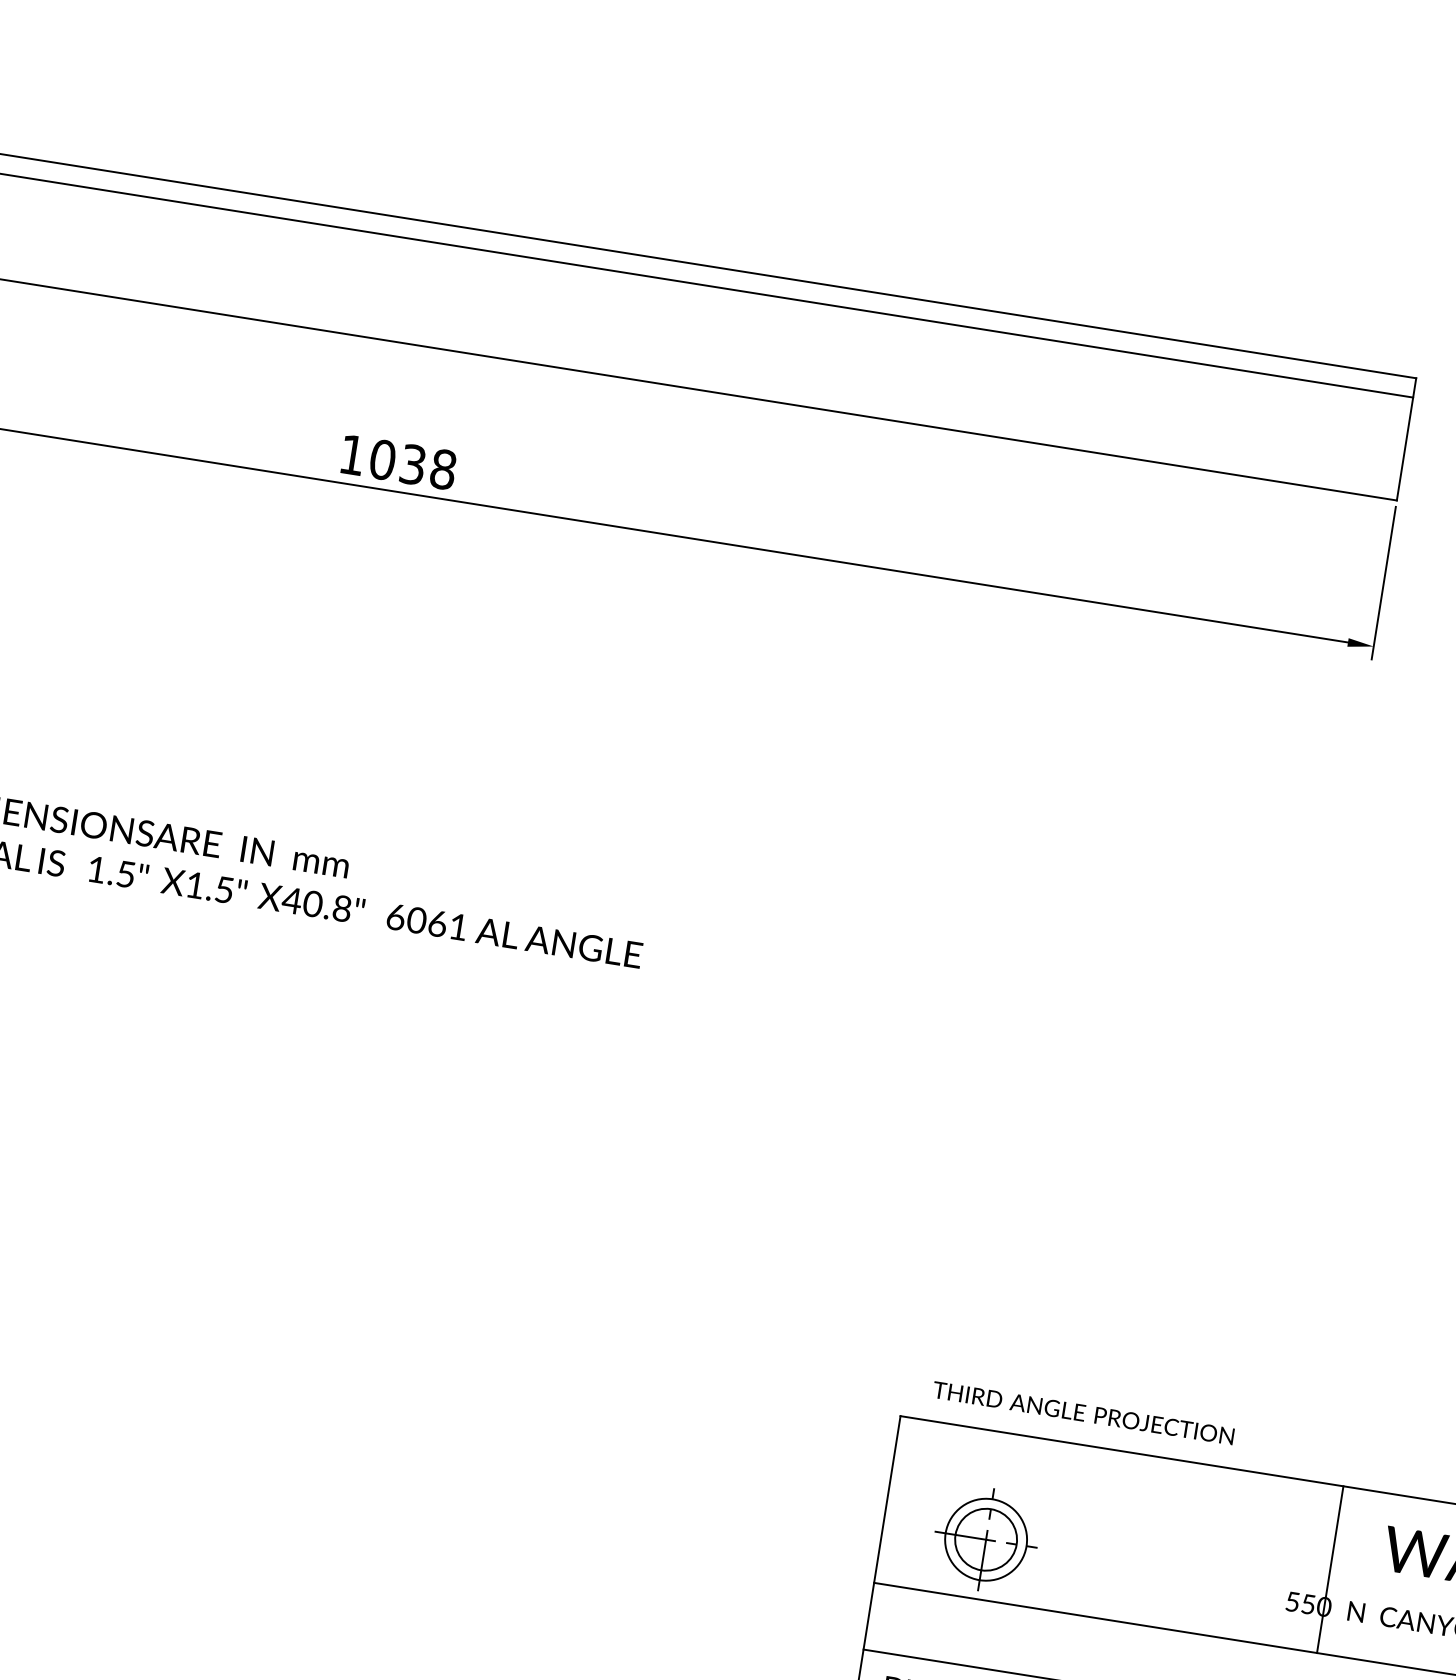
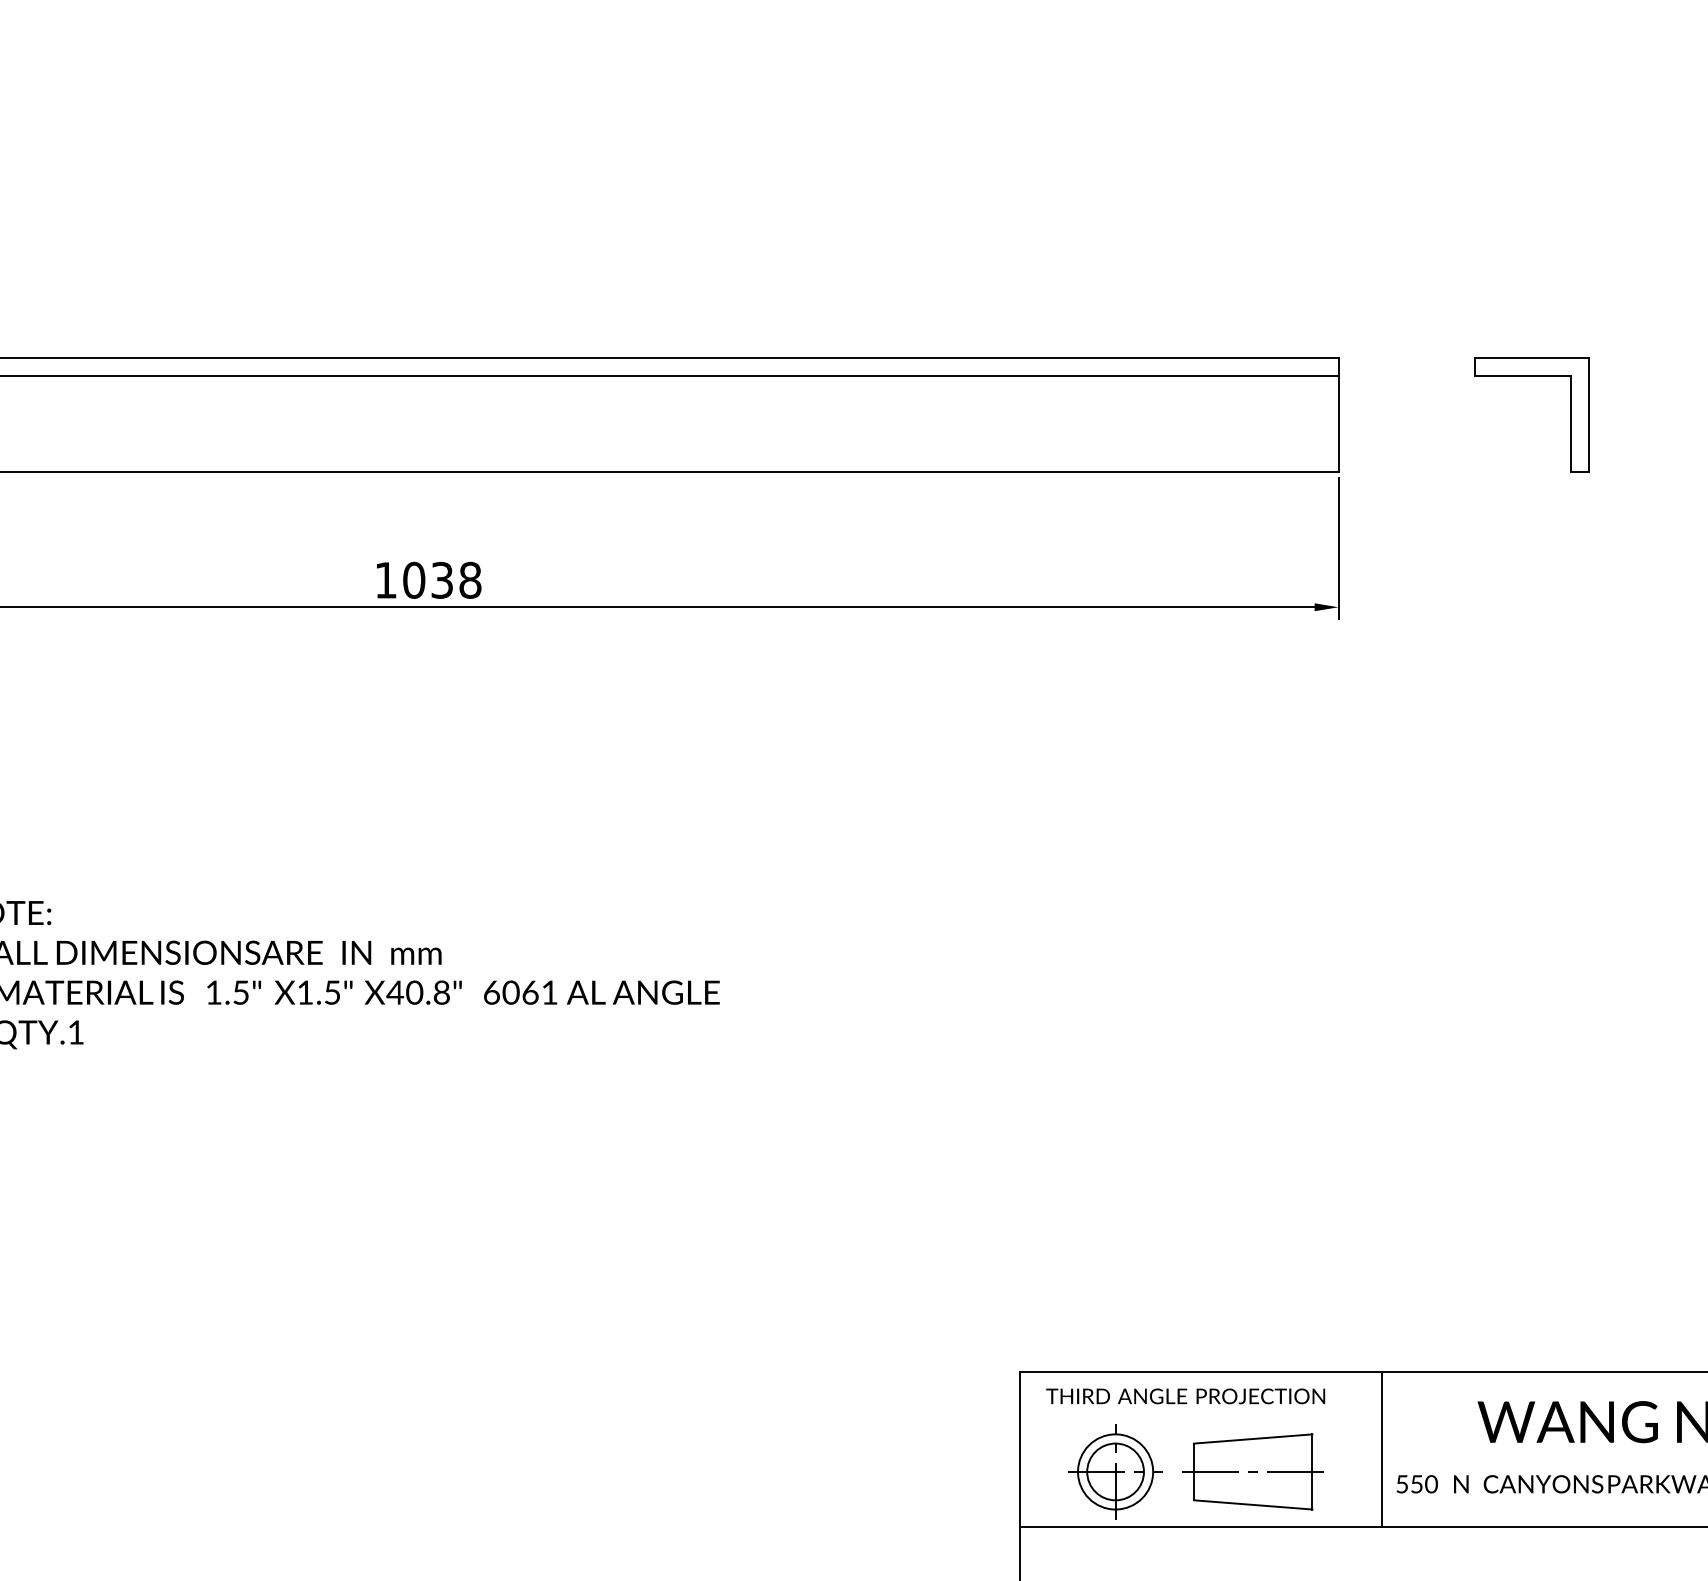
text: (1083, 1413) -> (1185, 1396), moved
part: (1133, 1562) -> (1252, 1471), added
line: (1330, 1569) -> (1381, 1449), moved

